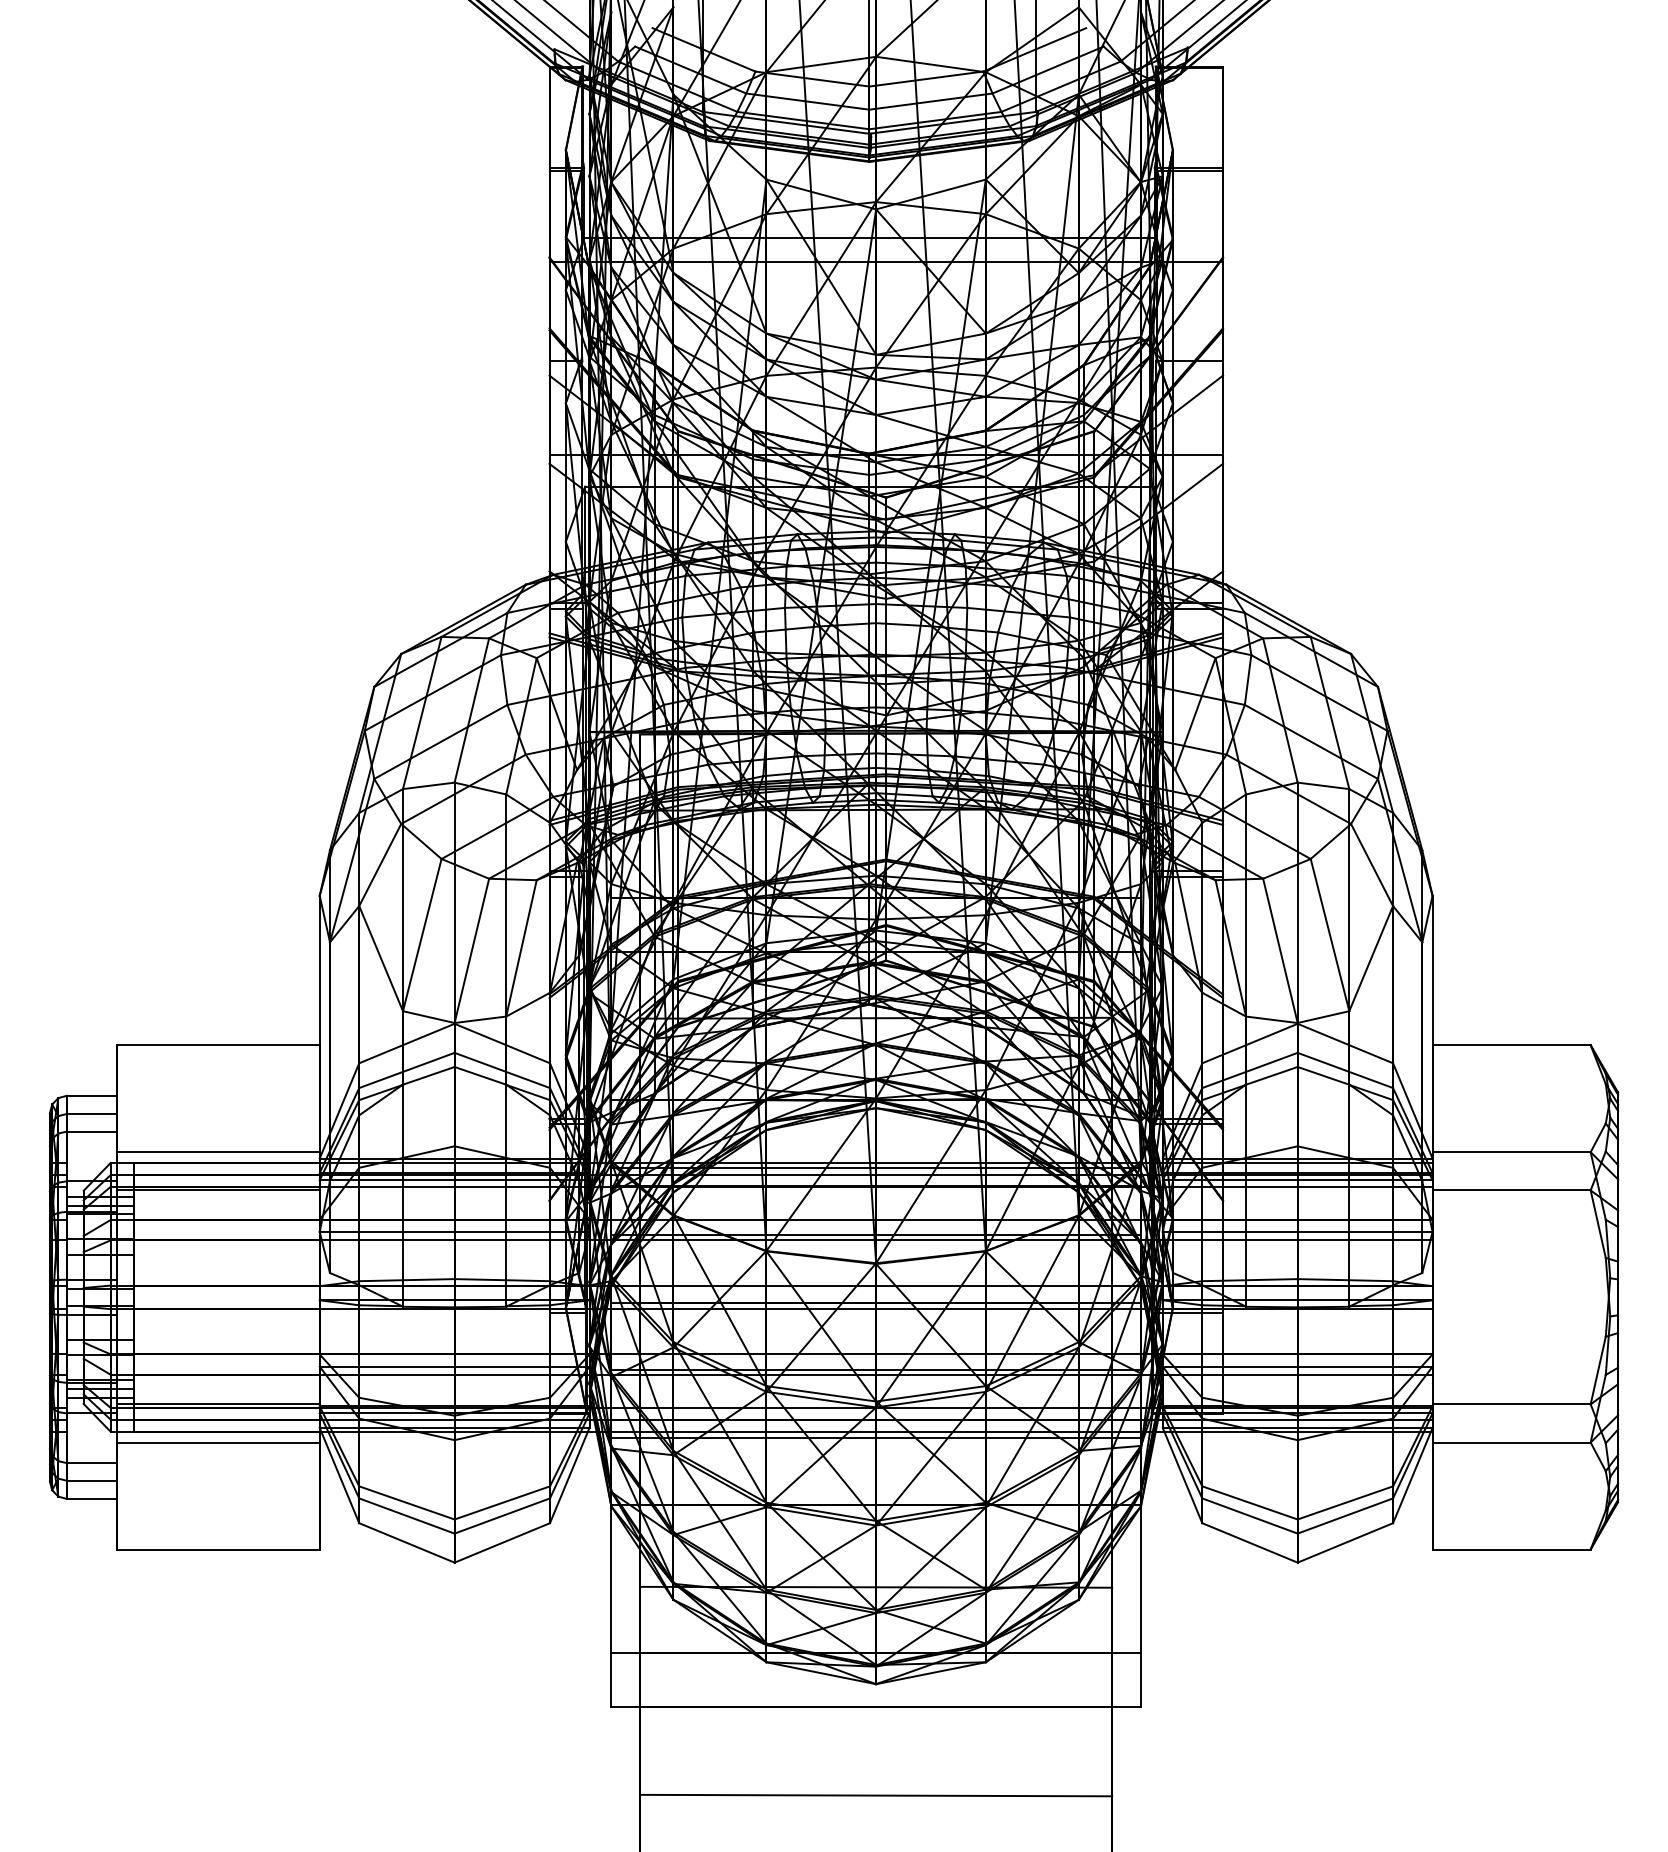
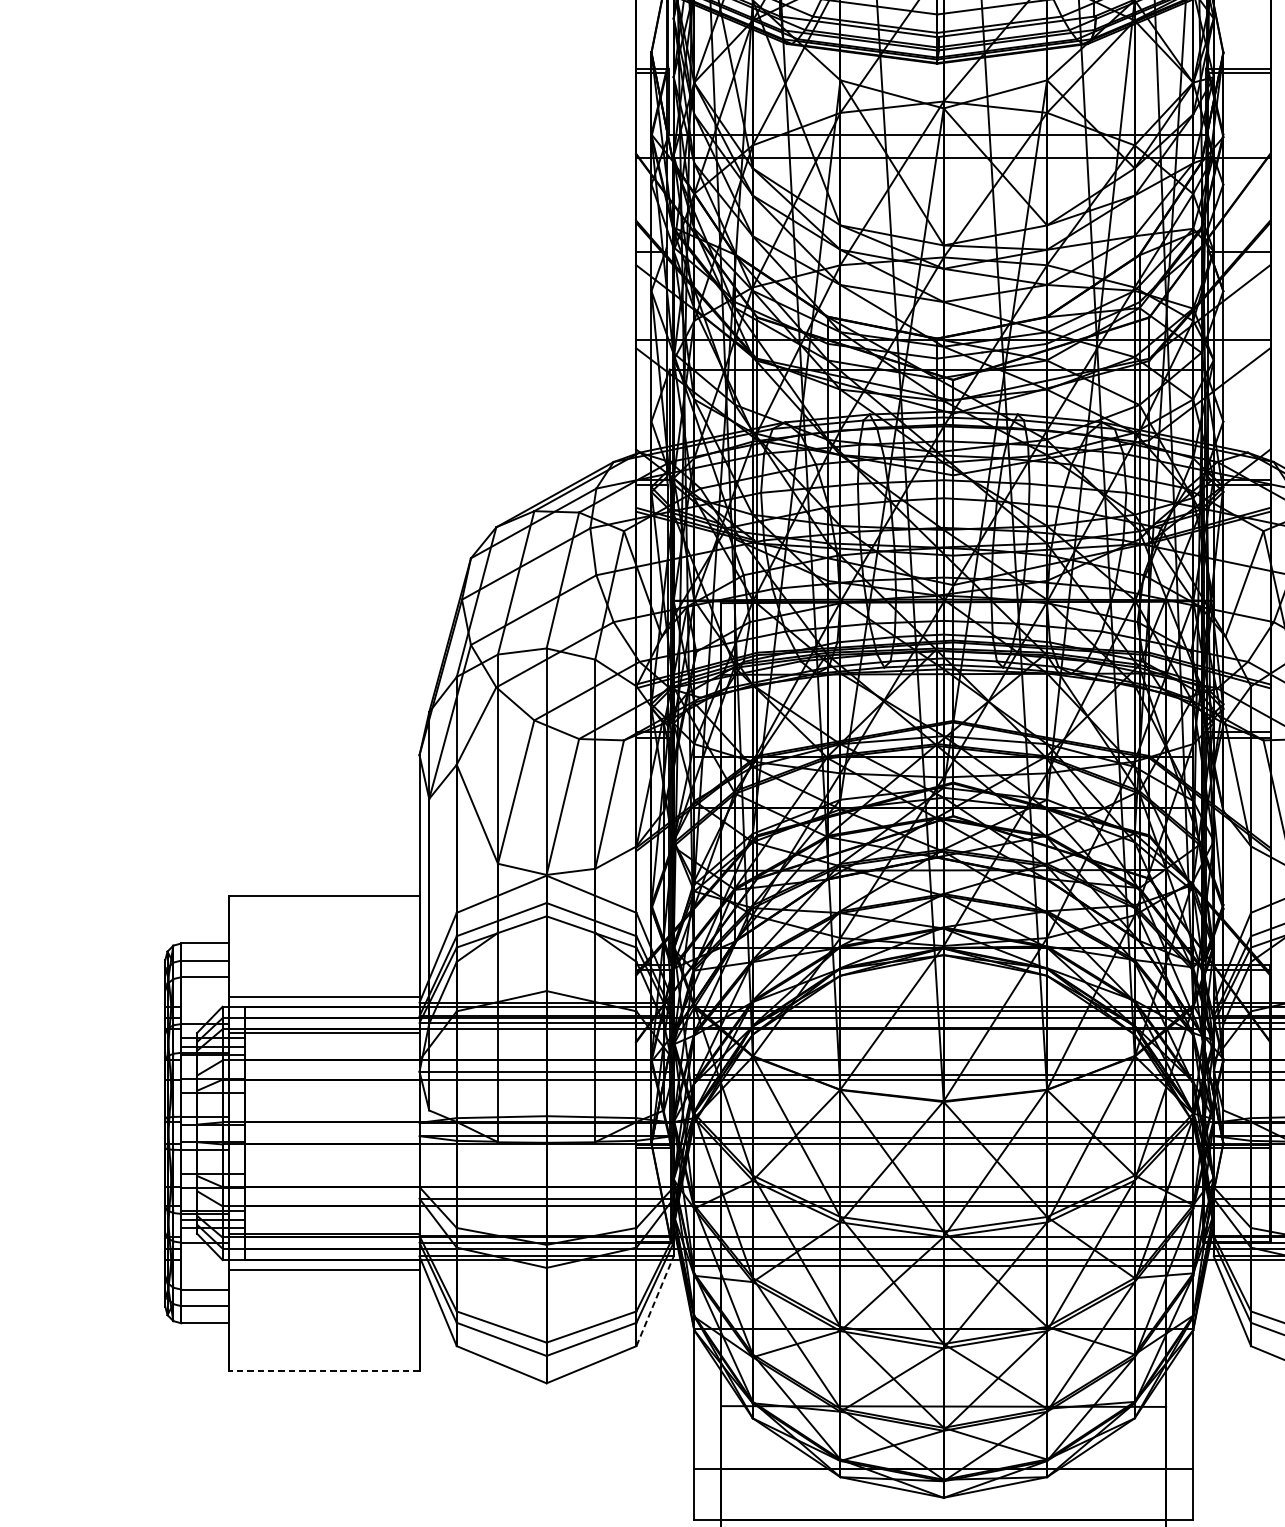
line: (569, 1475) -> (654, 1301), solid -> dashed
line: (218, 1549) -> (324, 1370), solid -> dashed

